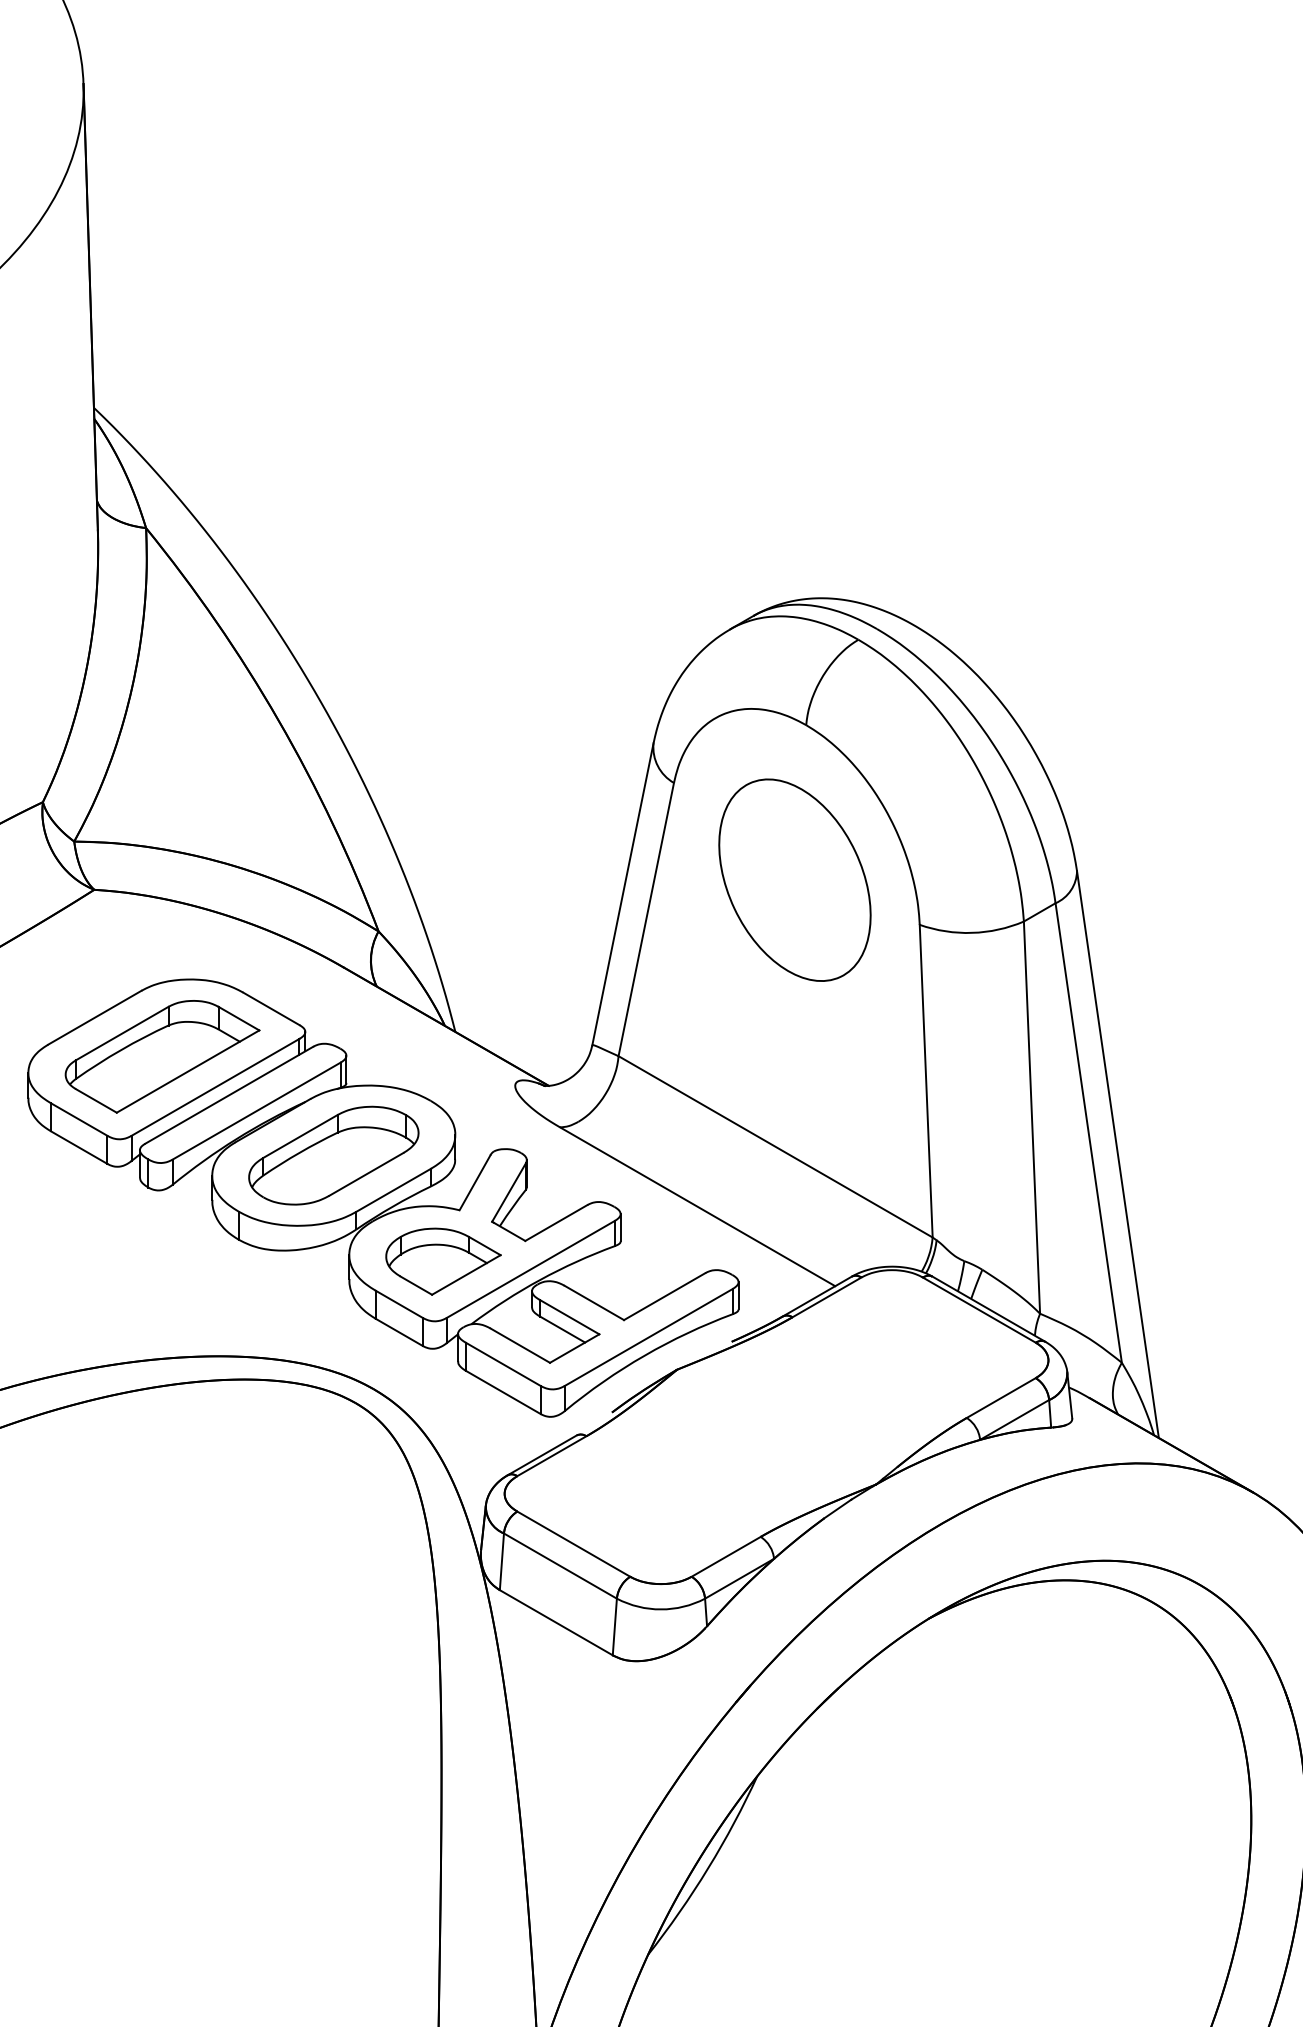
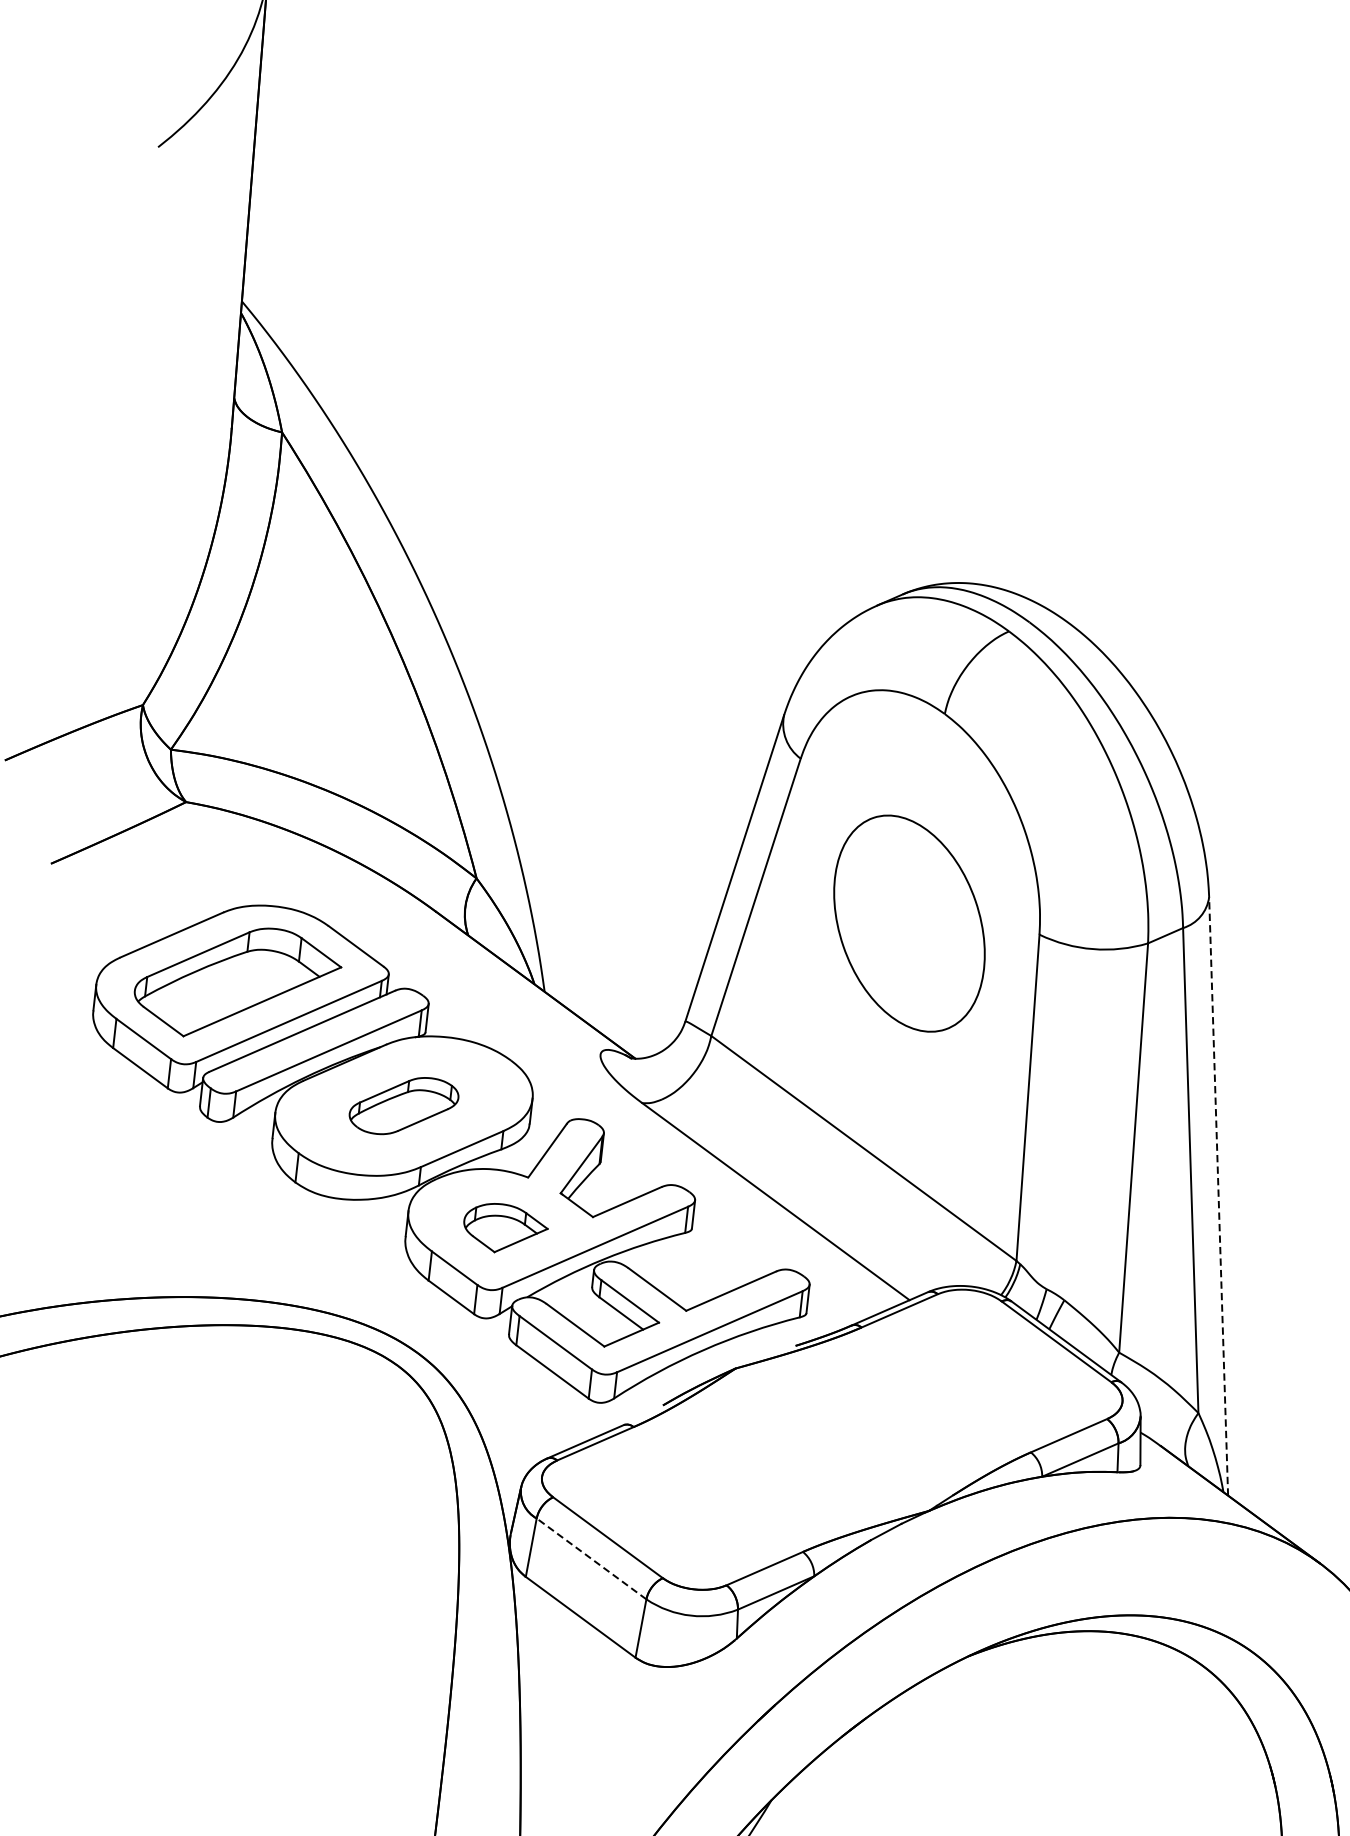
part: (794, 879) -> (909, 922), moved
line: (1117, 1154) -> (1218, 1196), solid -> dashed
part: (333, 1155) -> (403, 1105), size x0.6
part: (443, 1261) -> (505, 1228), size x0.7
line: (560, 1565) -> (591, 1558), solid -> dashed

